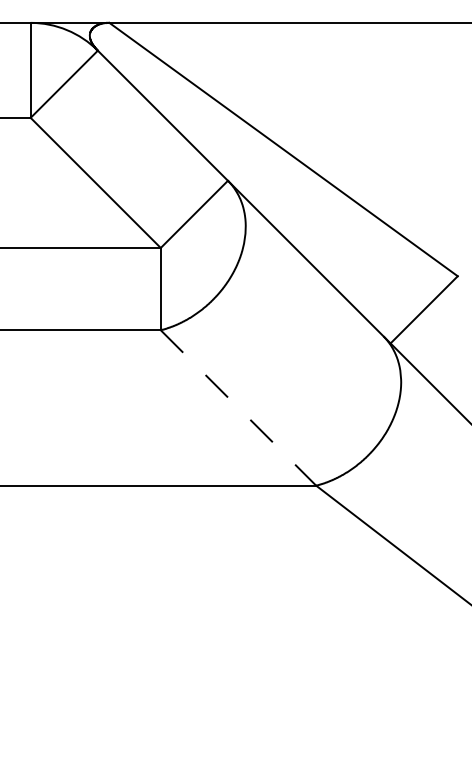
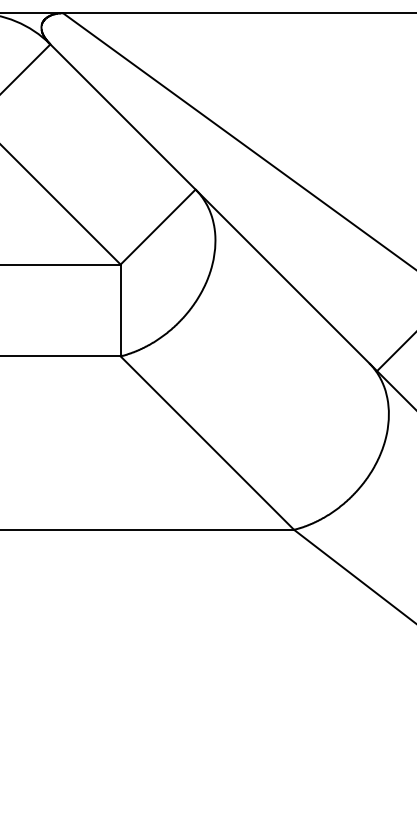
line: (238, 407) -> (207, 442), dashed -> solid

